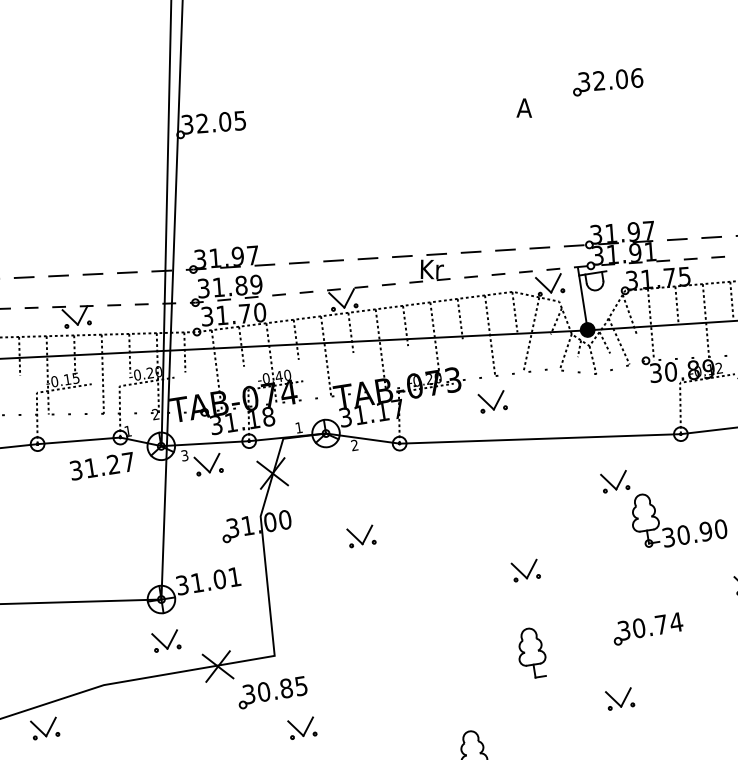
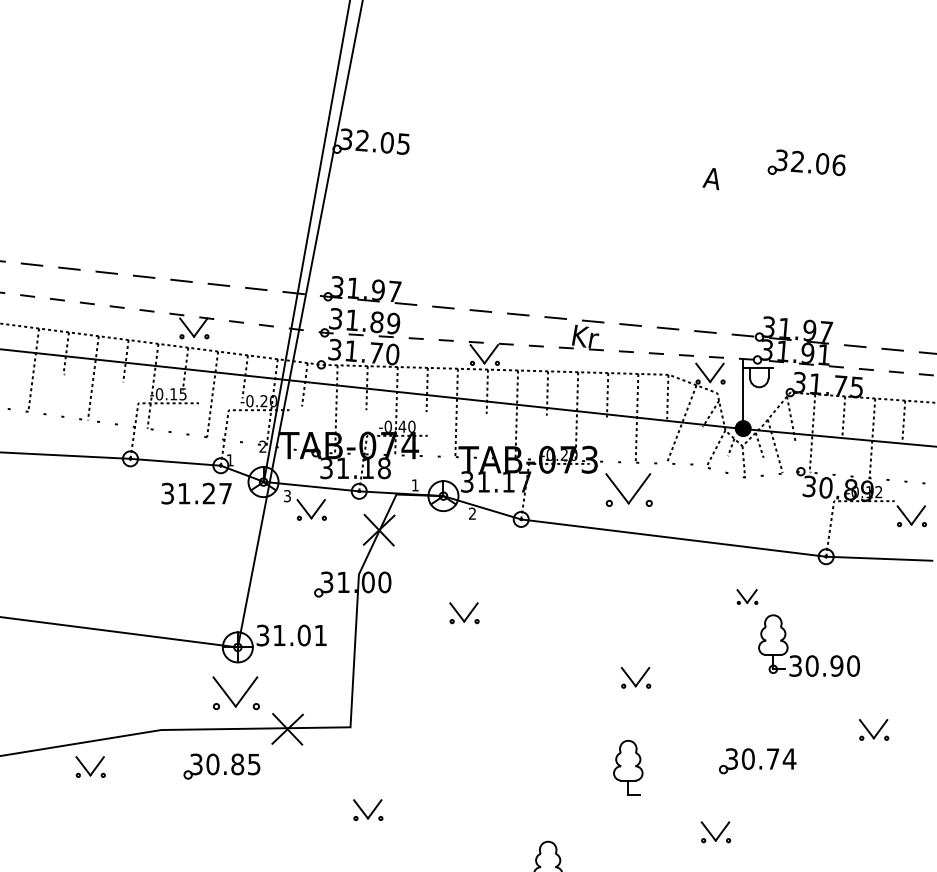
part: (492, 402) -> (628, 490), size x1.6
part: (615, 481) -> (747, 596), size x0.7
part: (166, 640) -> (236, 692), size x1.6
part: (272, 692) -> (221, 766), moved

